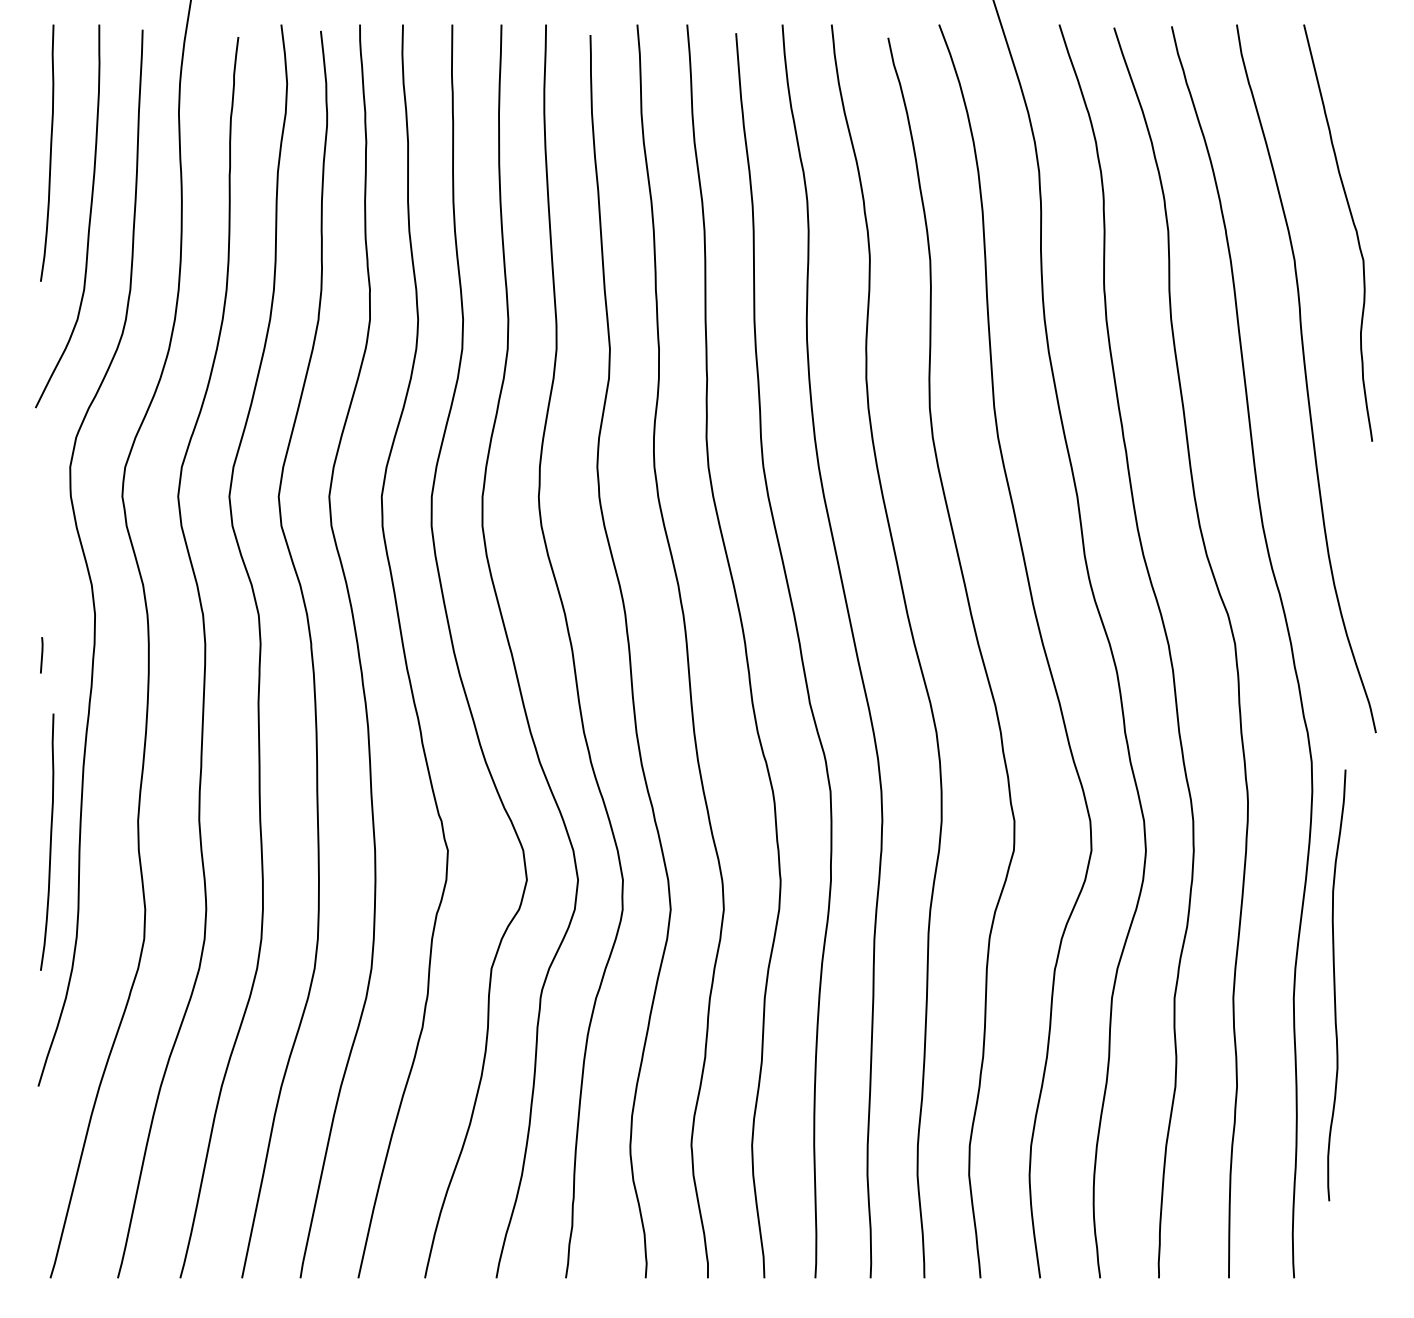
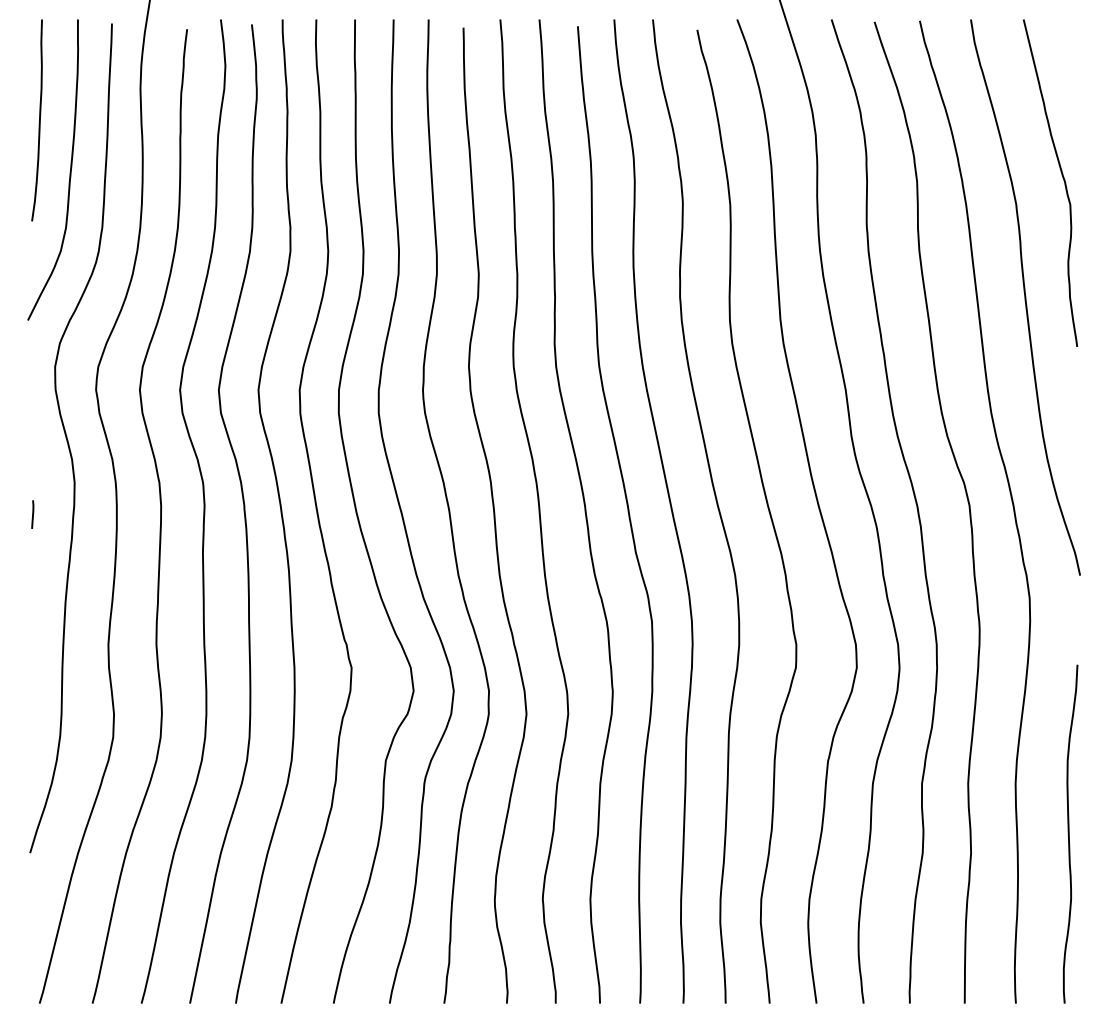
curve: (49, 843) -> (38, 662), removed
curve: (1335, 985) -> (1069, 834), moved

